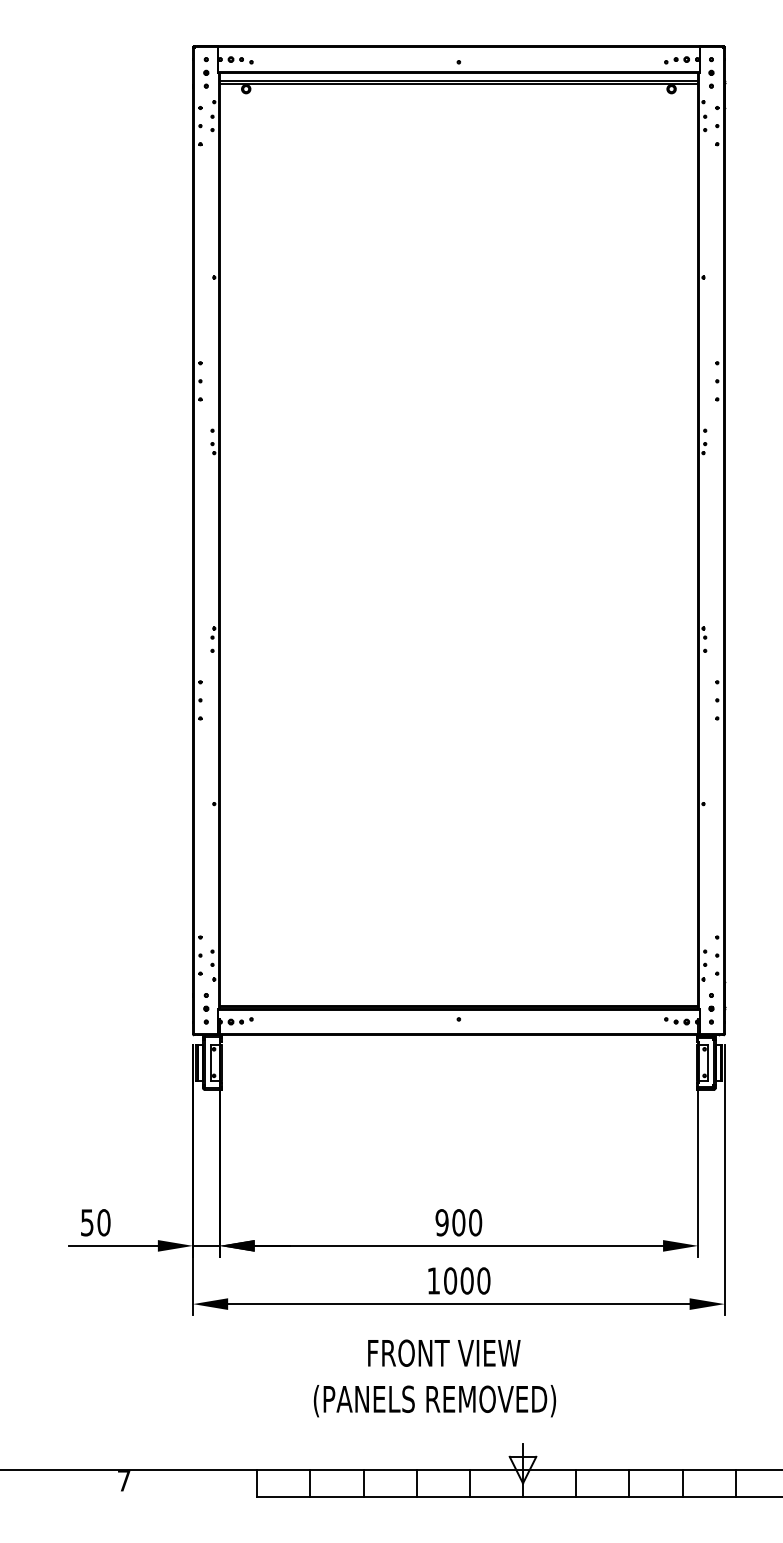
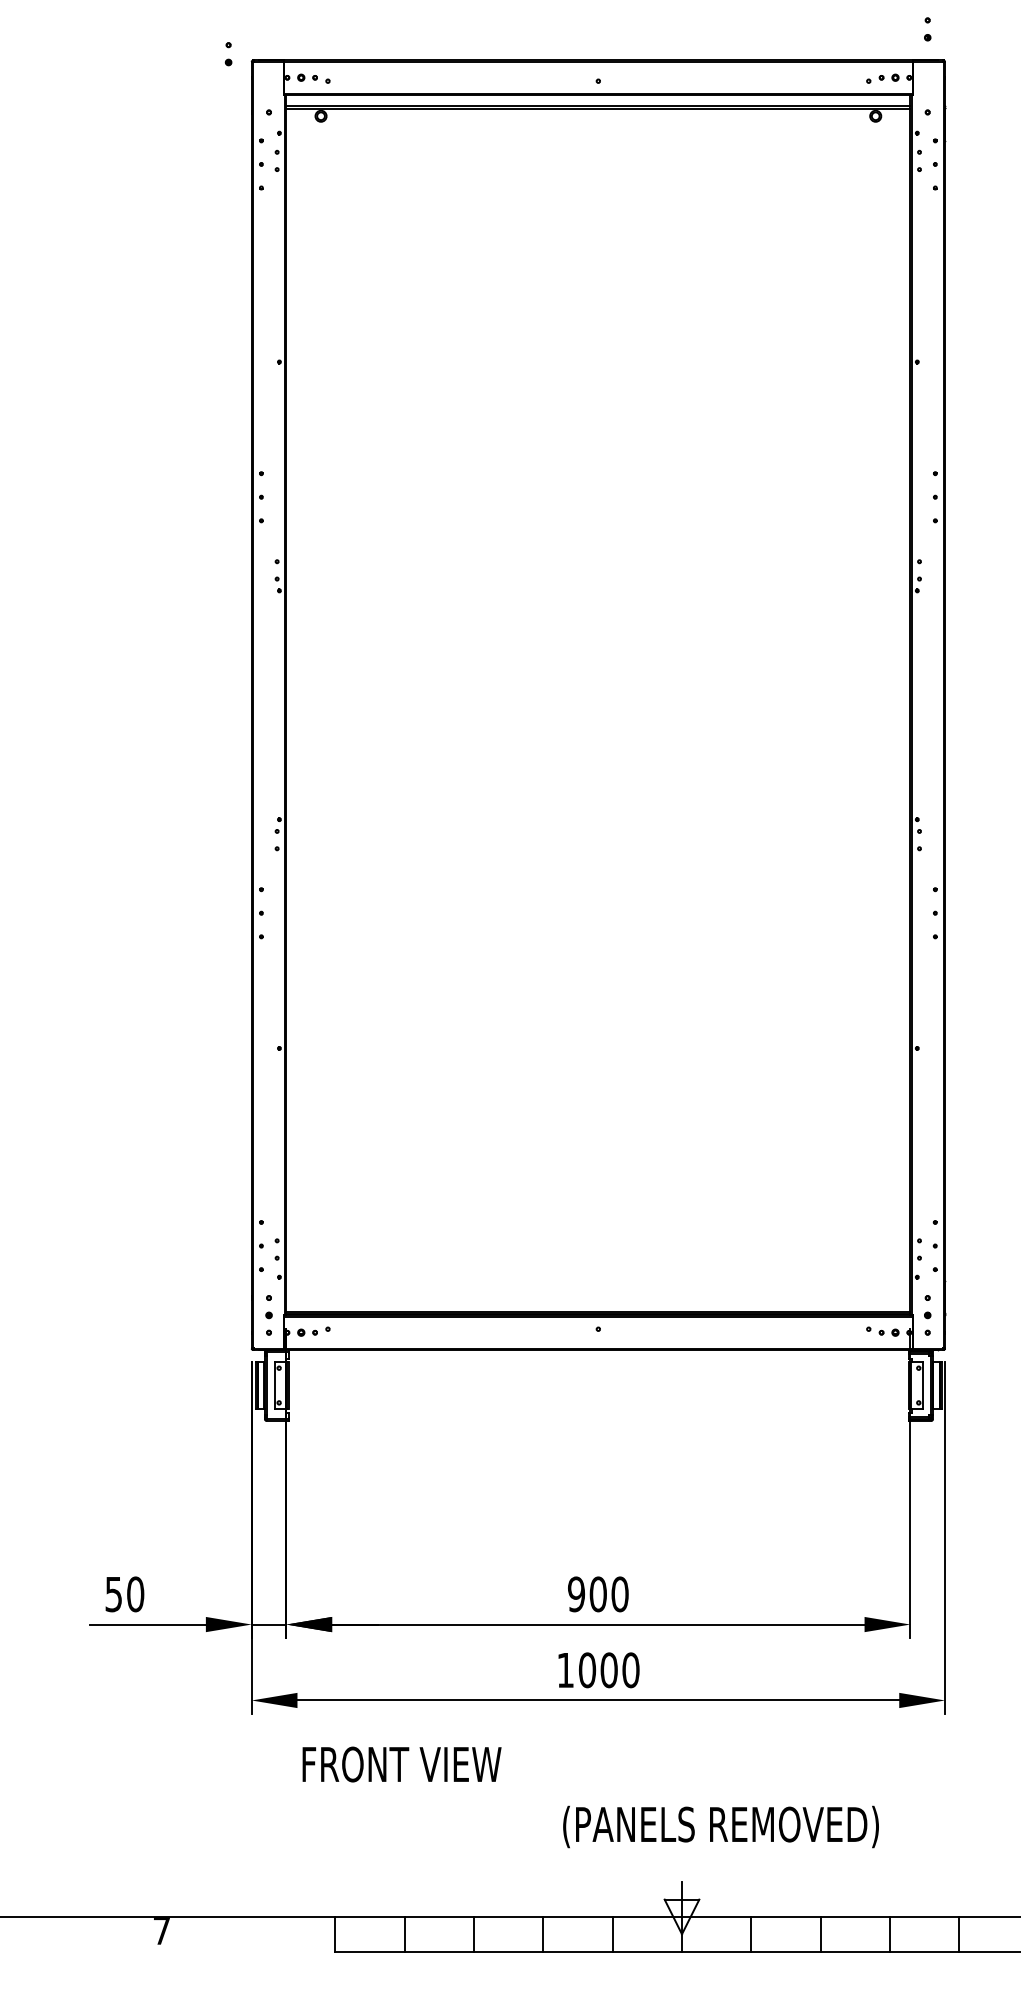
part: (206, 66) -> (228, 54), moved
part: (711, 66) -> (927, 29), moved
text: (444, 1352) -> (402, 1763), moved
text: (434, 1401) -> (720, 1827), moved

